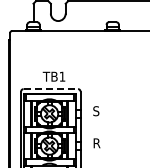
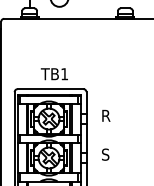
line: (51, 89) -> (51, 89), dashed -> solid
text: (96, 111) -> (105, 116), S -> R
text: (96, 143) -> (105, 154), R -> S

